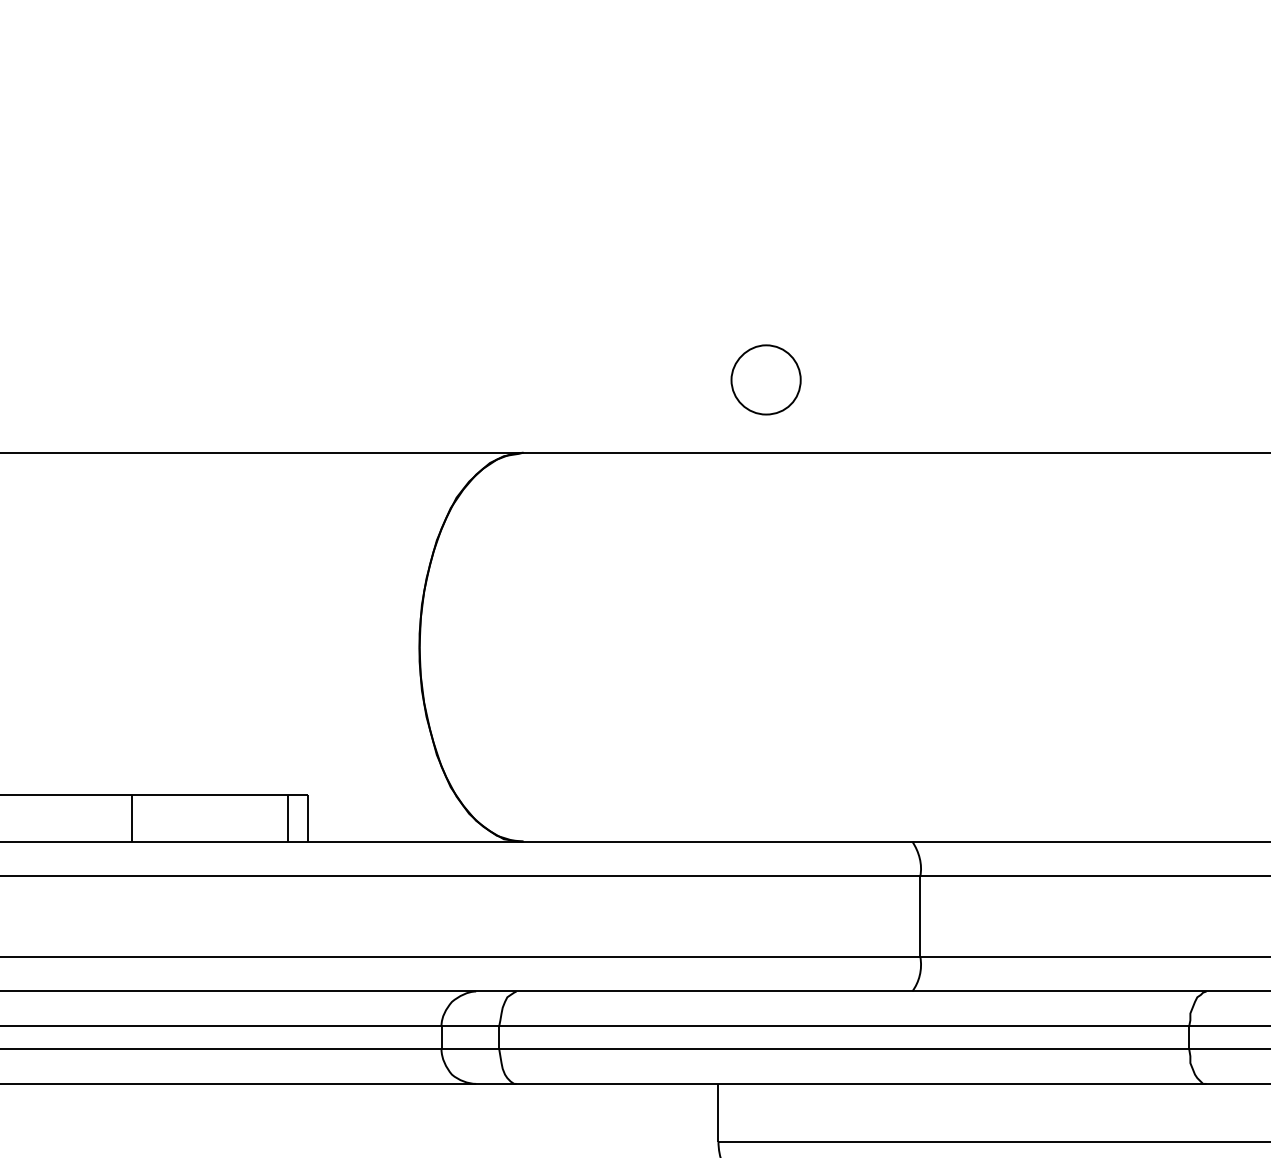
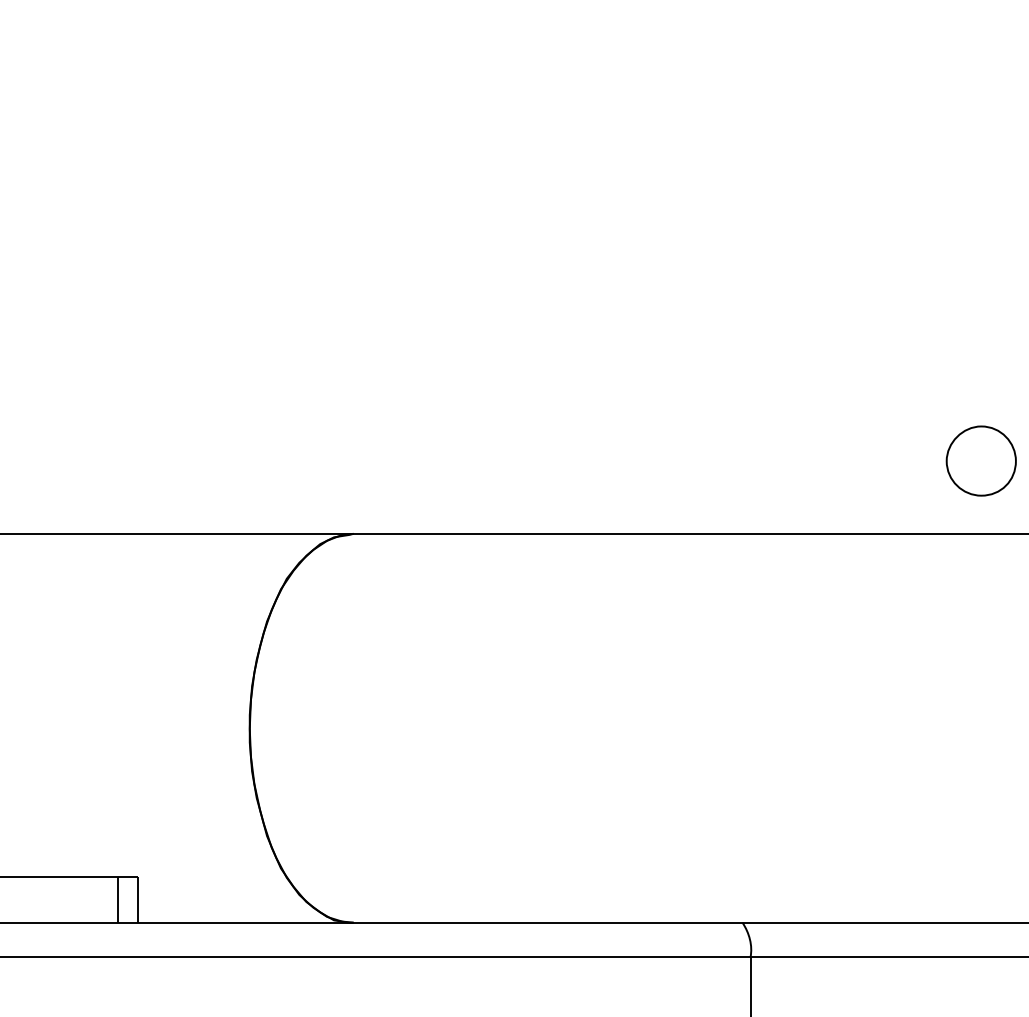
part: (765, 379) -> (980, 460), moved

